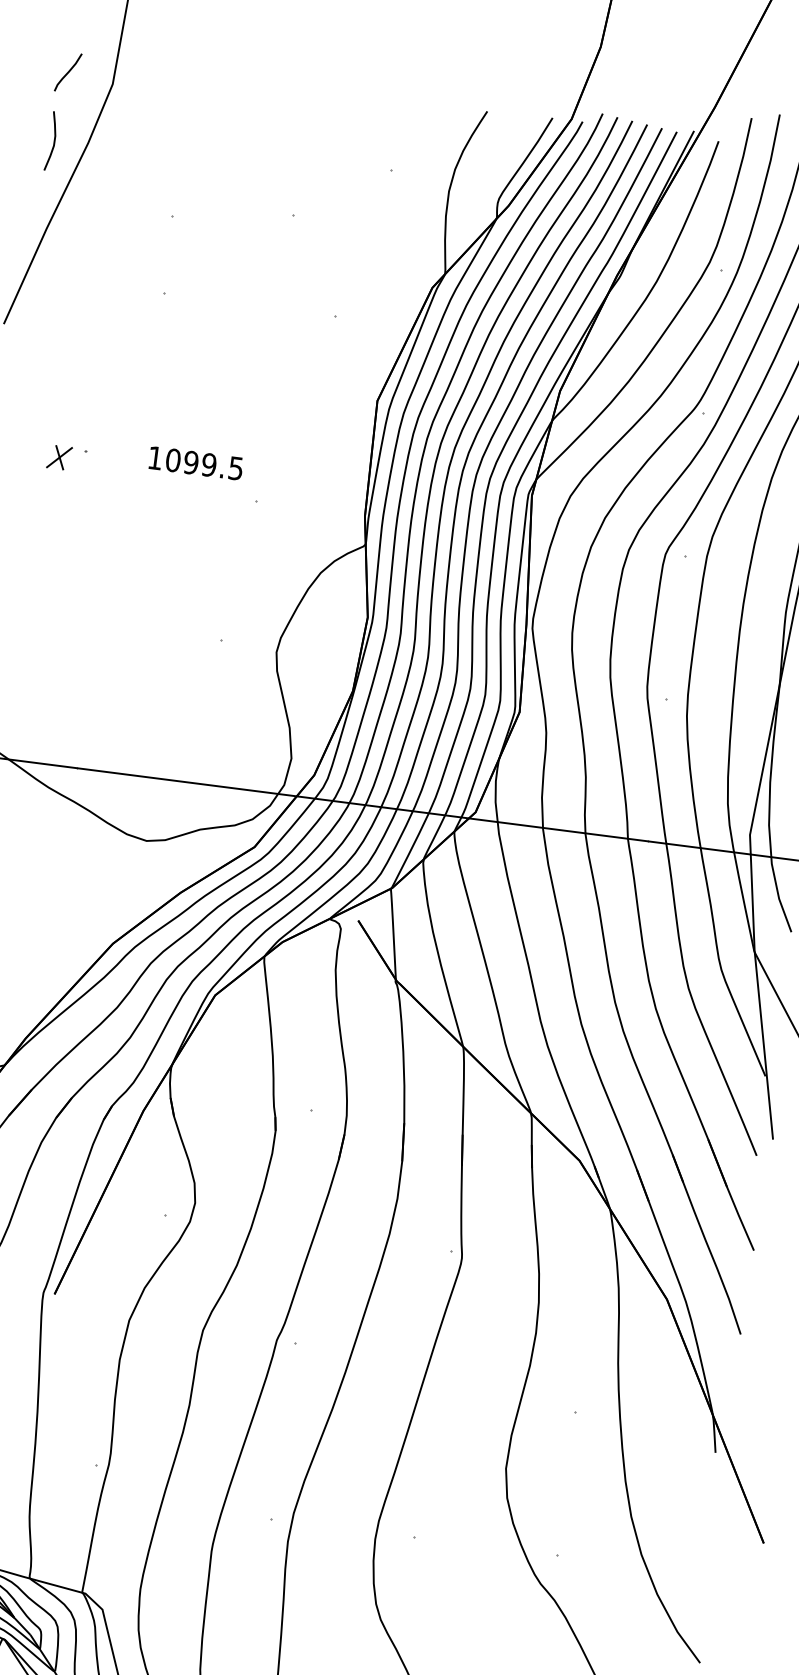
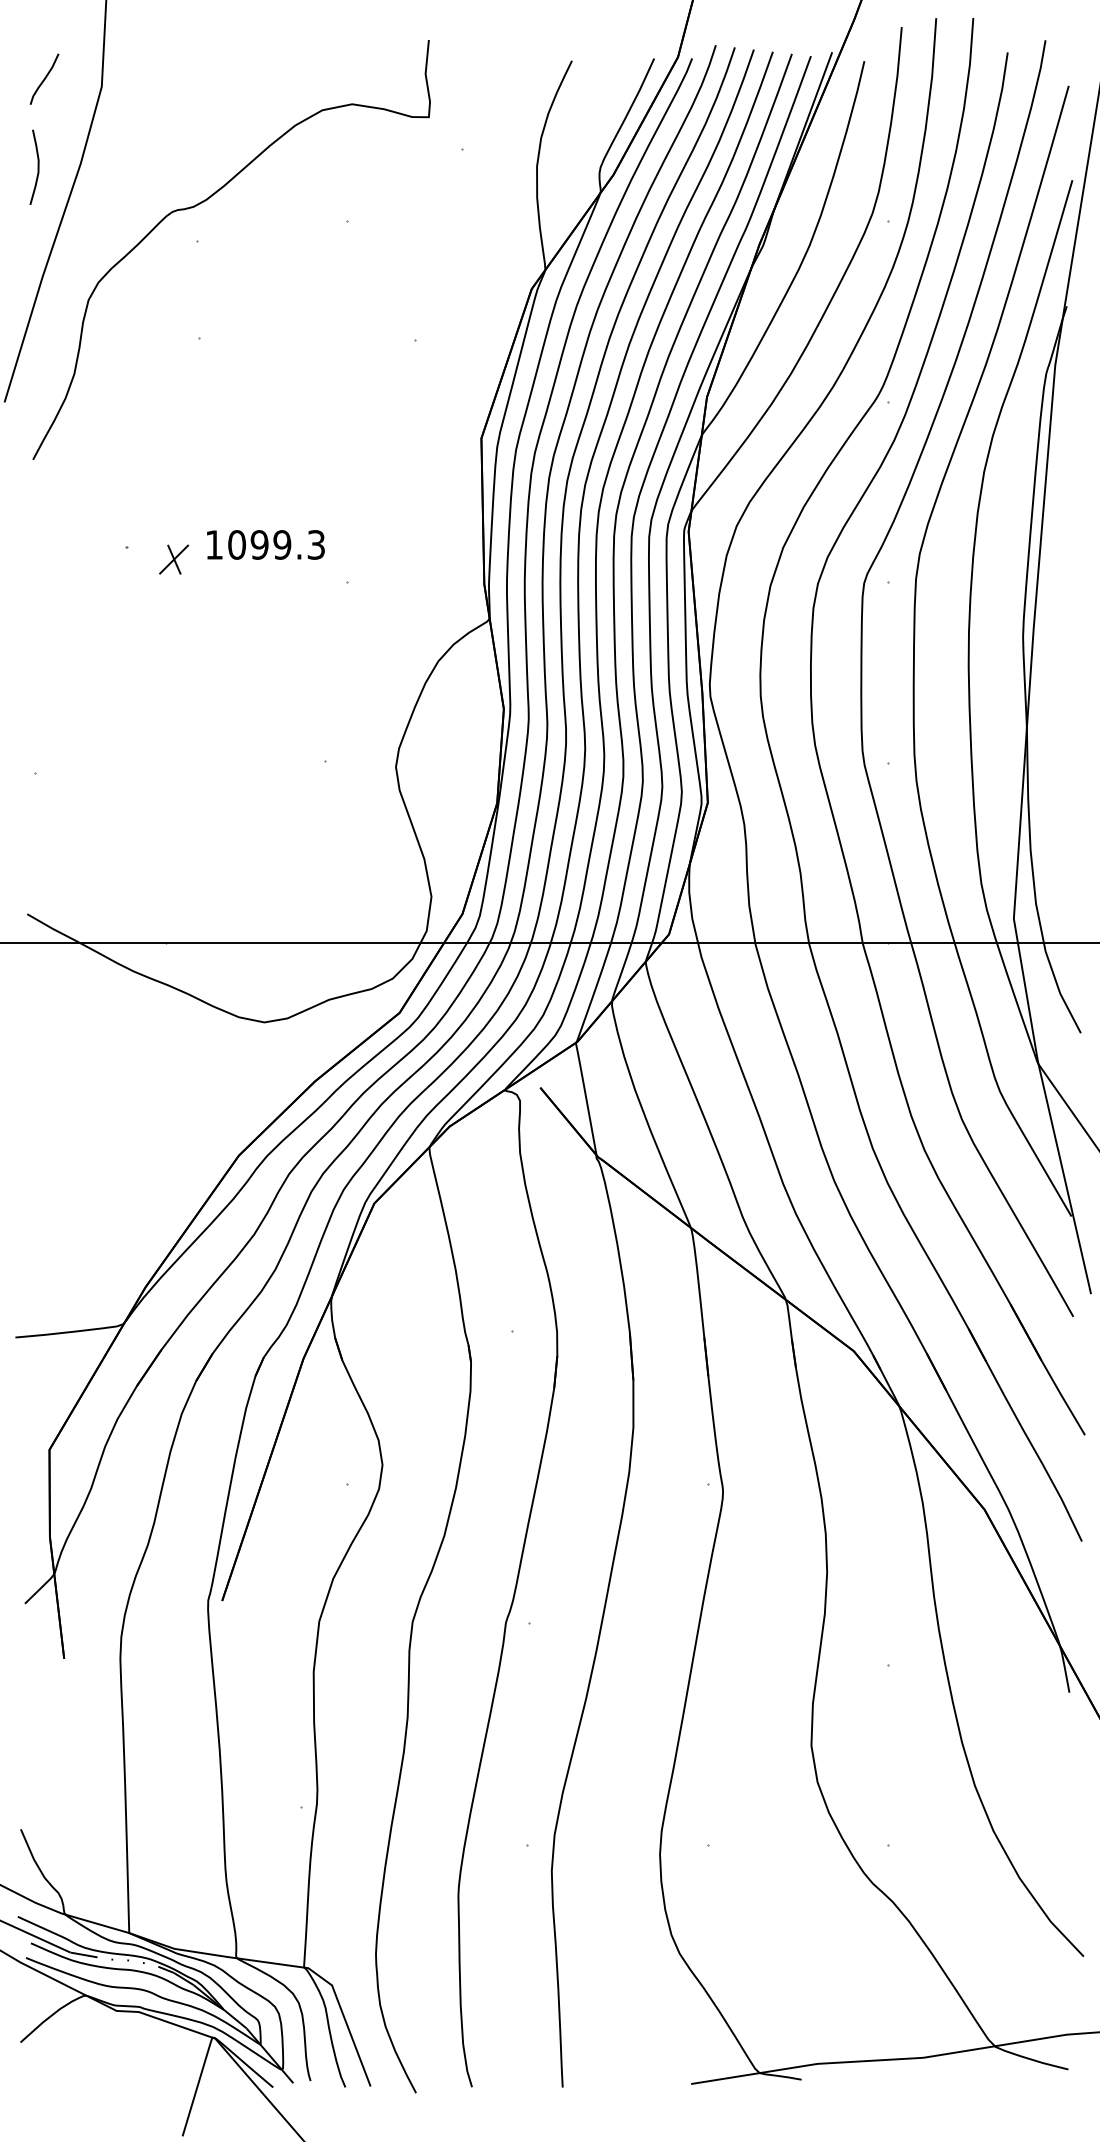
curve: (184, 184) -> (207, 200), added
part: (59, 457) -> (174, 559), moved
text: (236, 468) -> (316, 544), 1099.5 -> 1099.3

